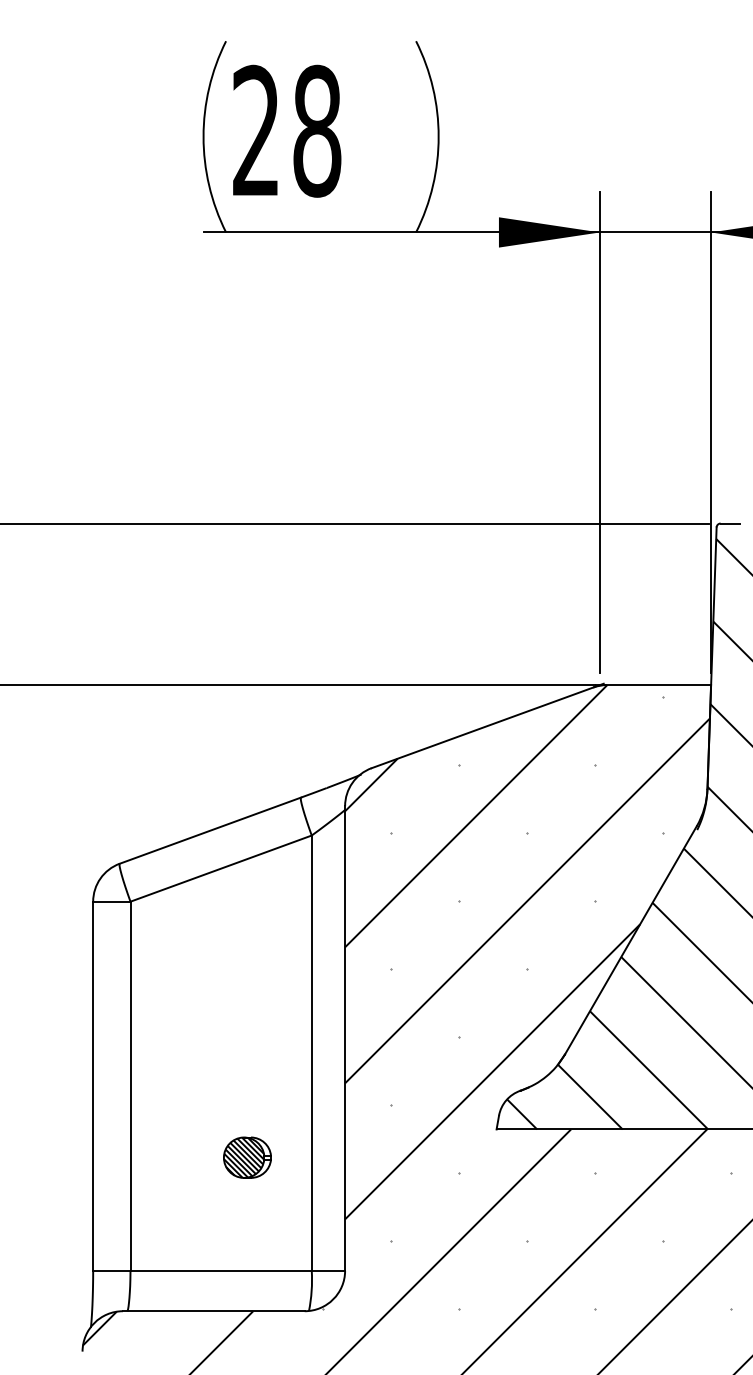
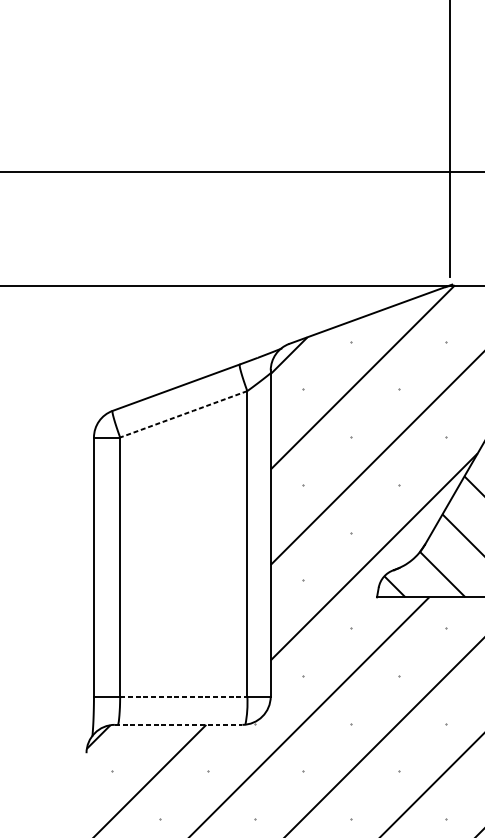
line: (221, 868) -> (184, 414), solid -> dashed
part: (247, 1157) -> (202, 617), removed
line: (221, 1270) -> (184, 696), solid -> dashed
line: (213, 1311) -> (178, 725), solid -> dashed

